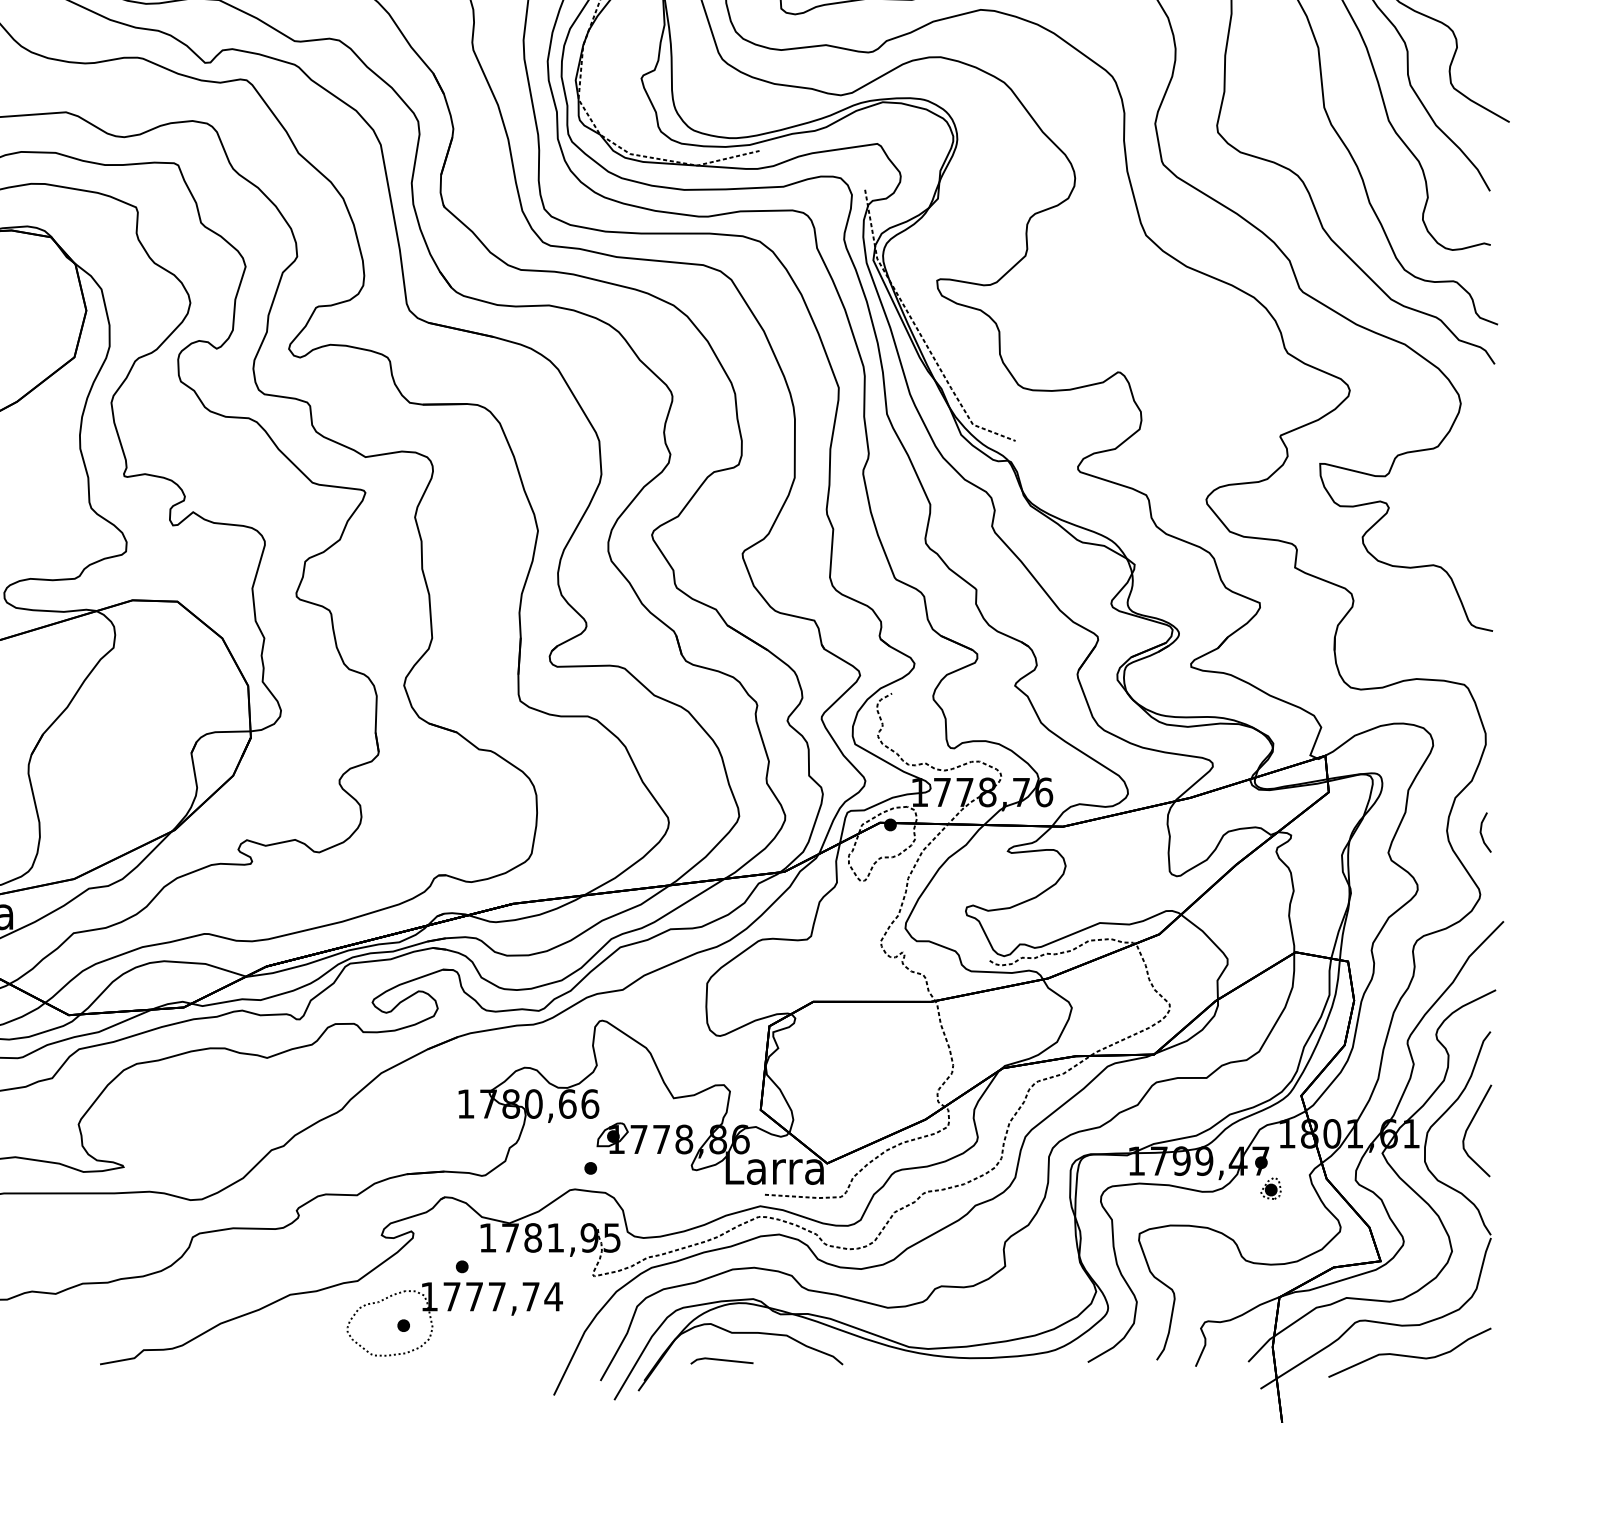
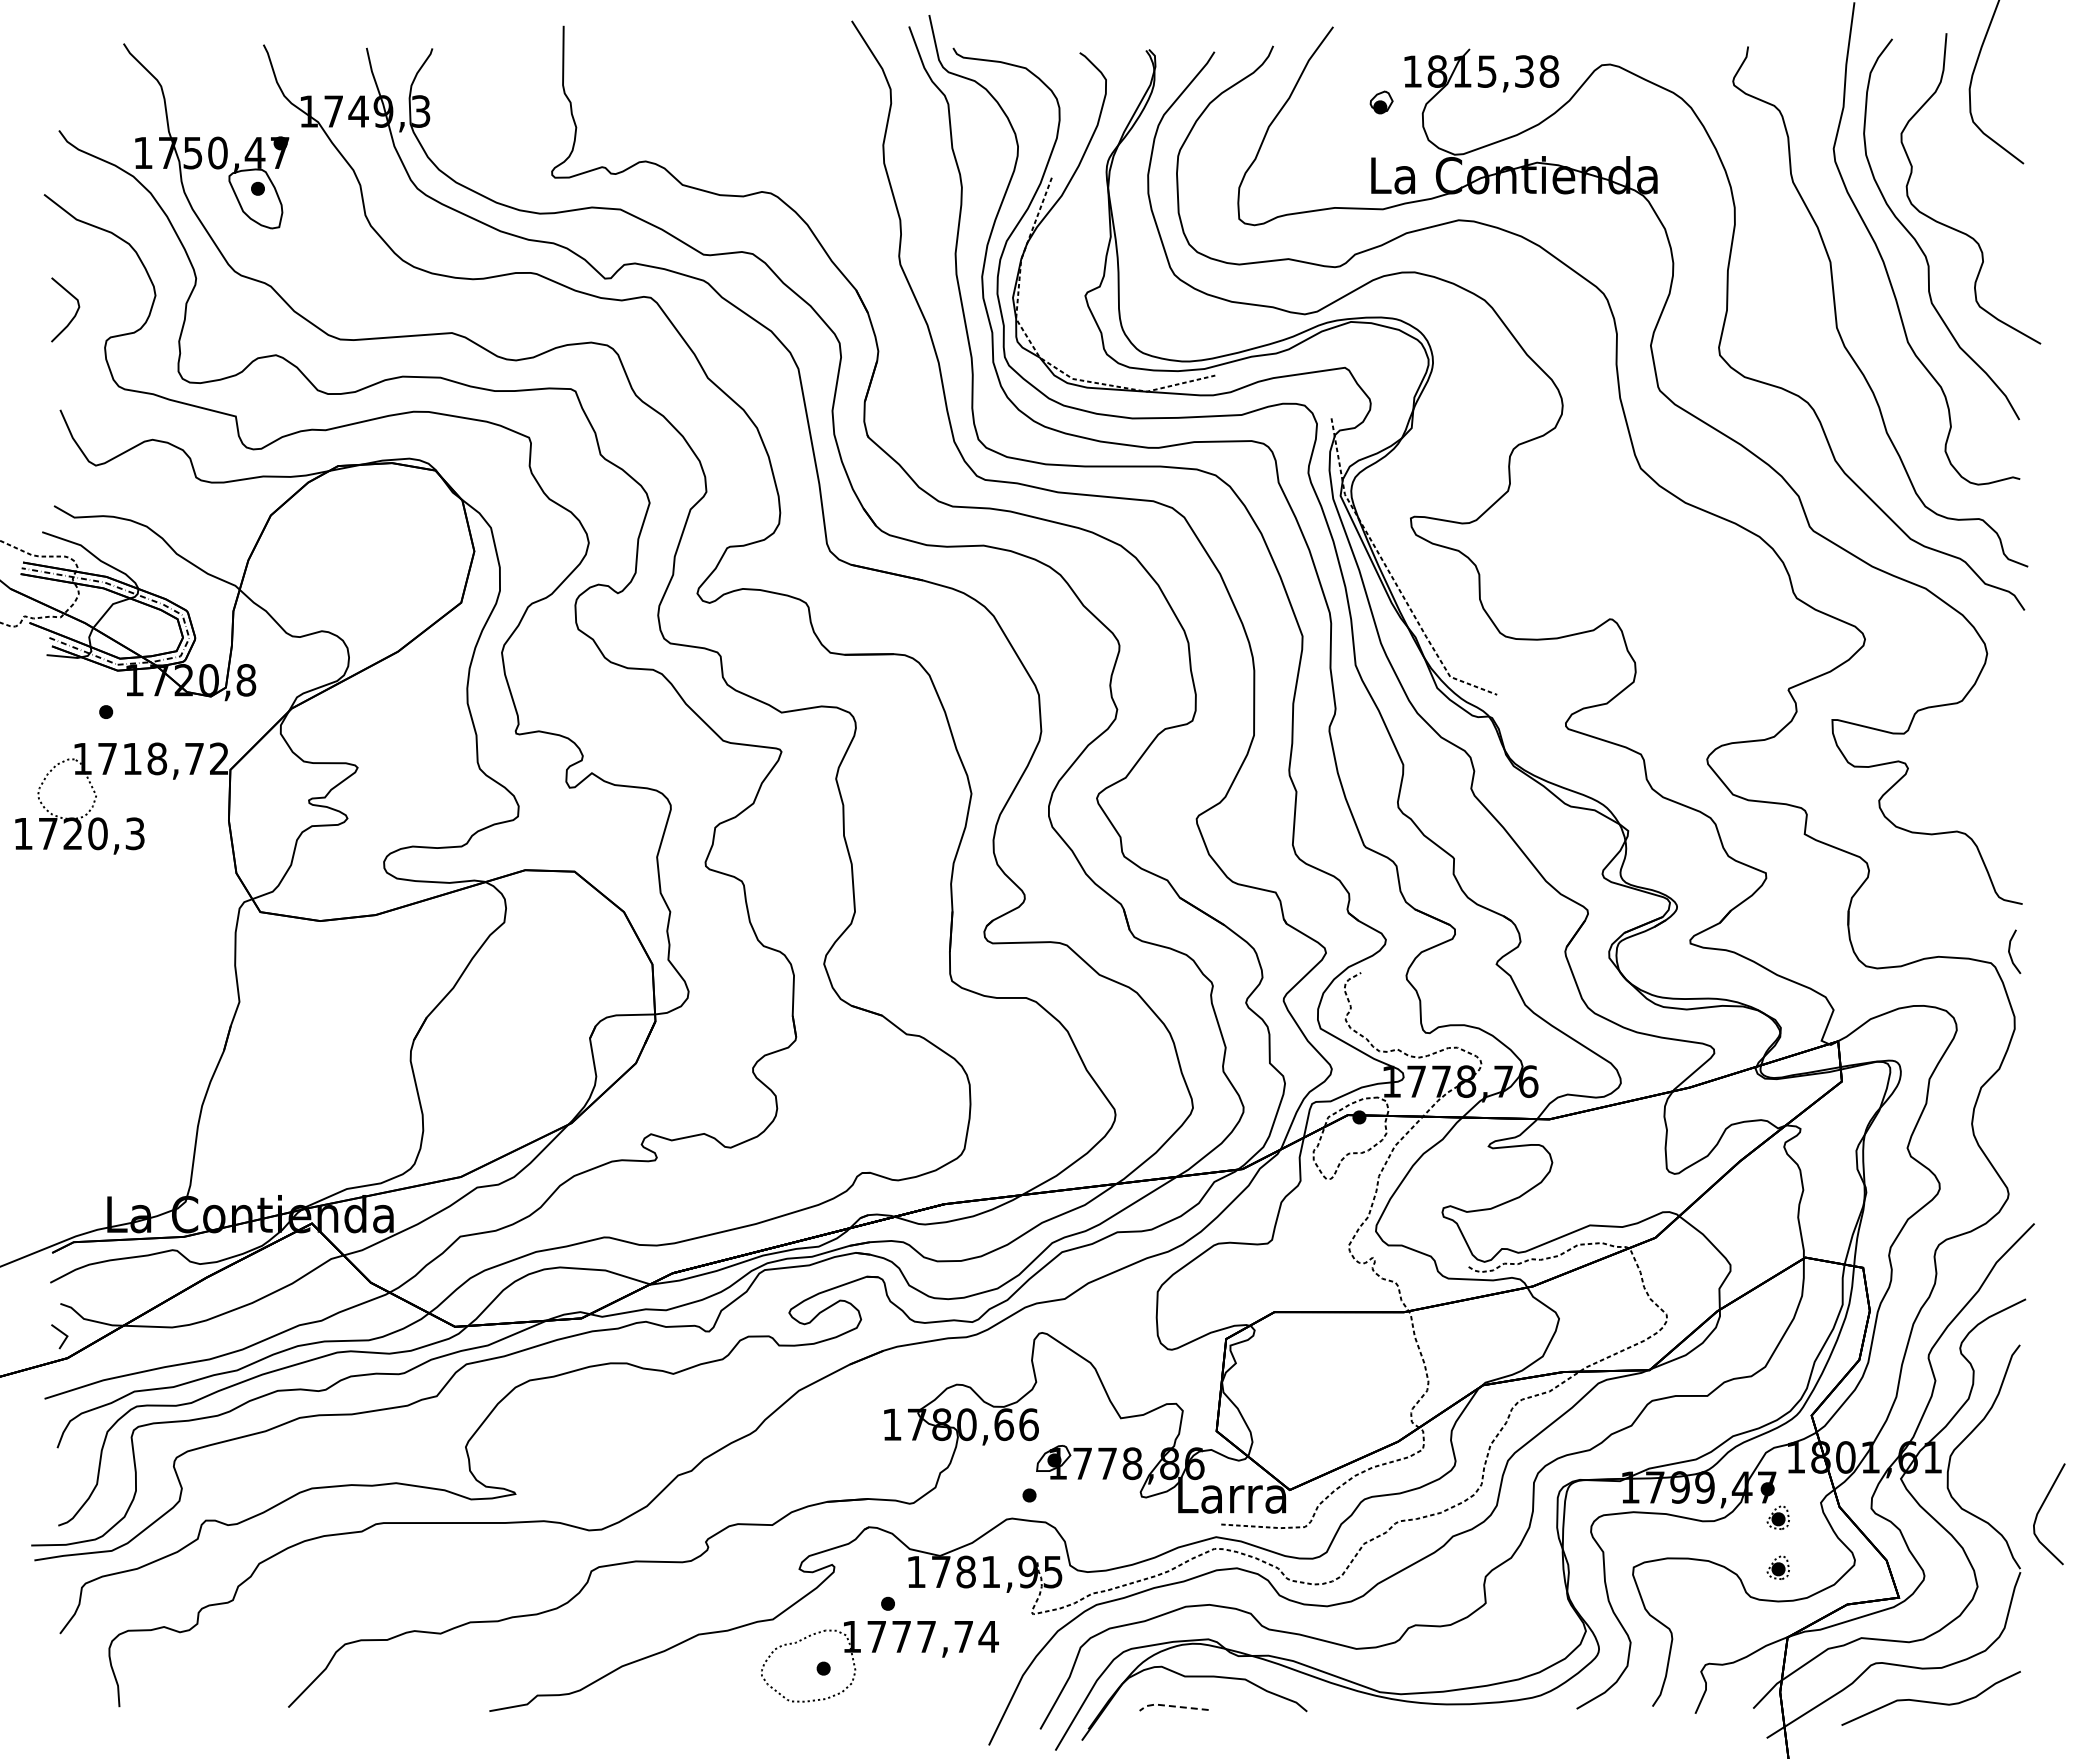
line: (1481, 833) -> (2010, 952), moved
curve: (1469, 1127) -> (2040, 1510), moved
part: (1270, 1233) -> (1777, 1567), added
line: (719, 1360) -> (1171, 1706), solid -> dashed

